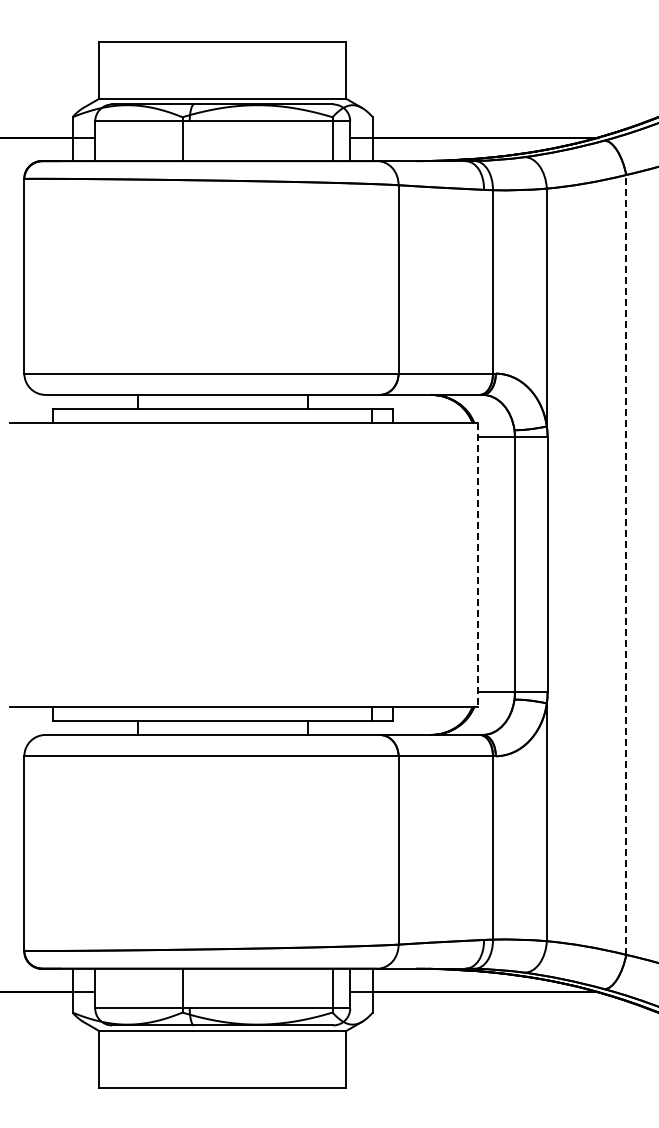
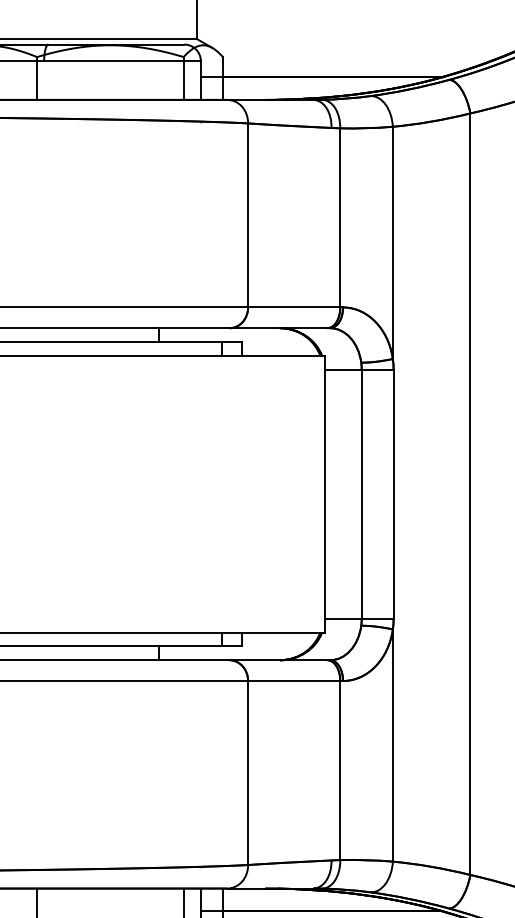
line: (477, 564) -> (325, 493), dashed -> solid
line: (626, 564) -> (470, 493), dashed -> solid

